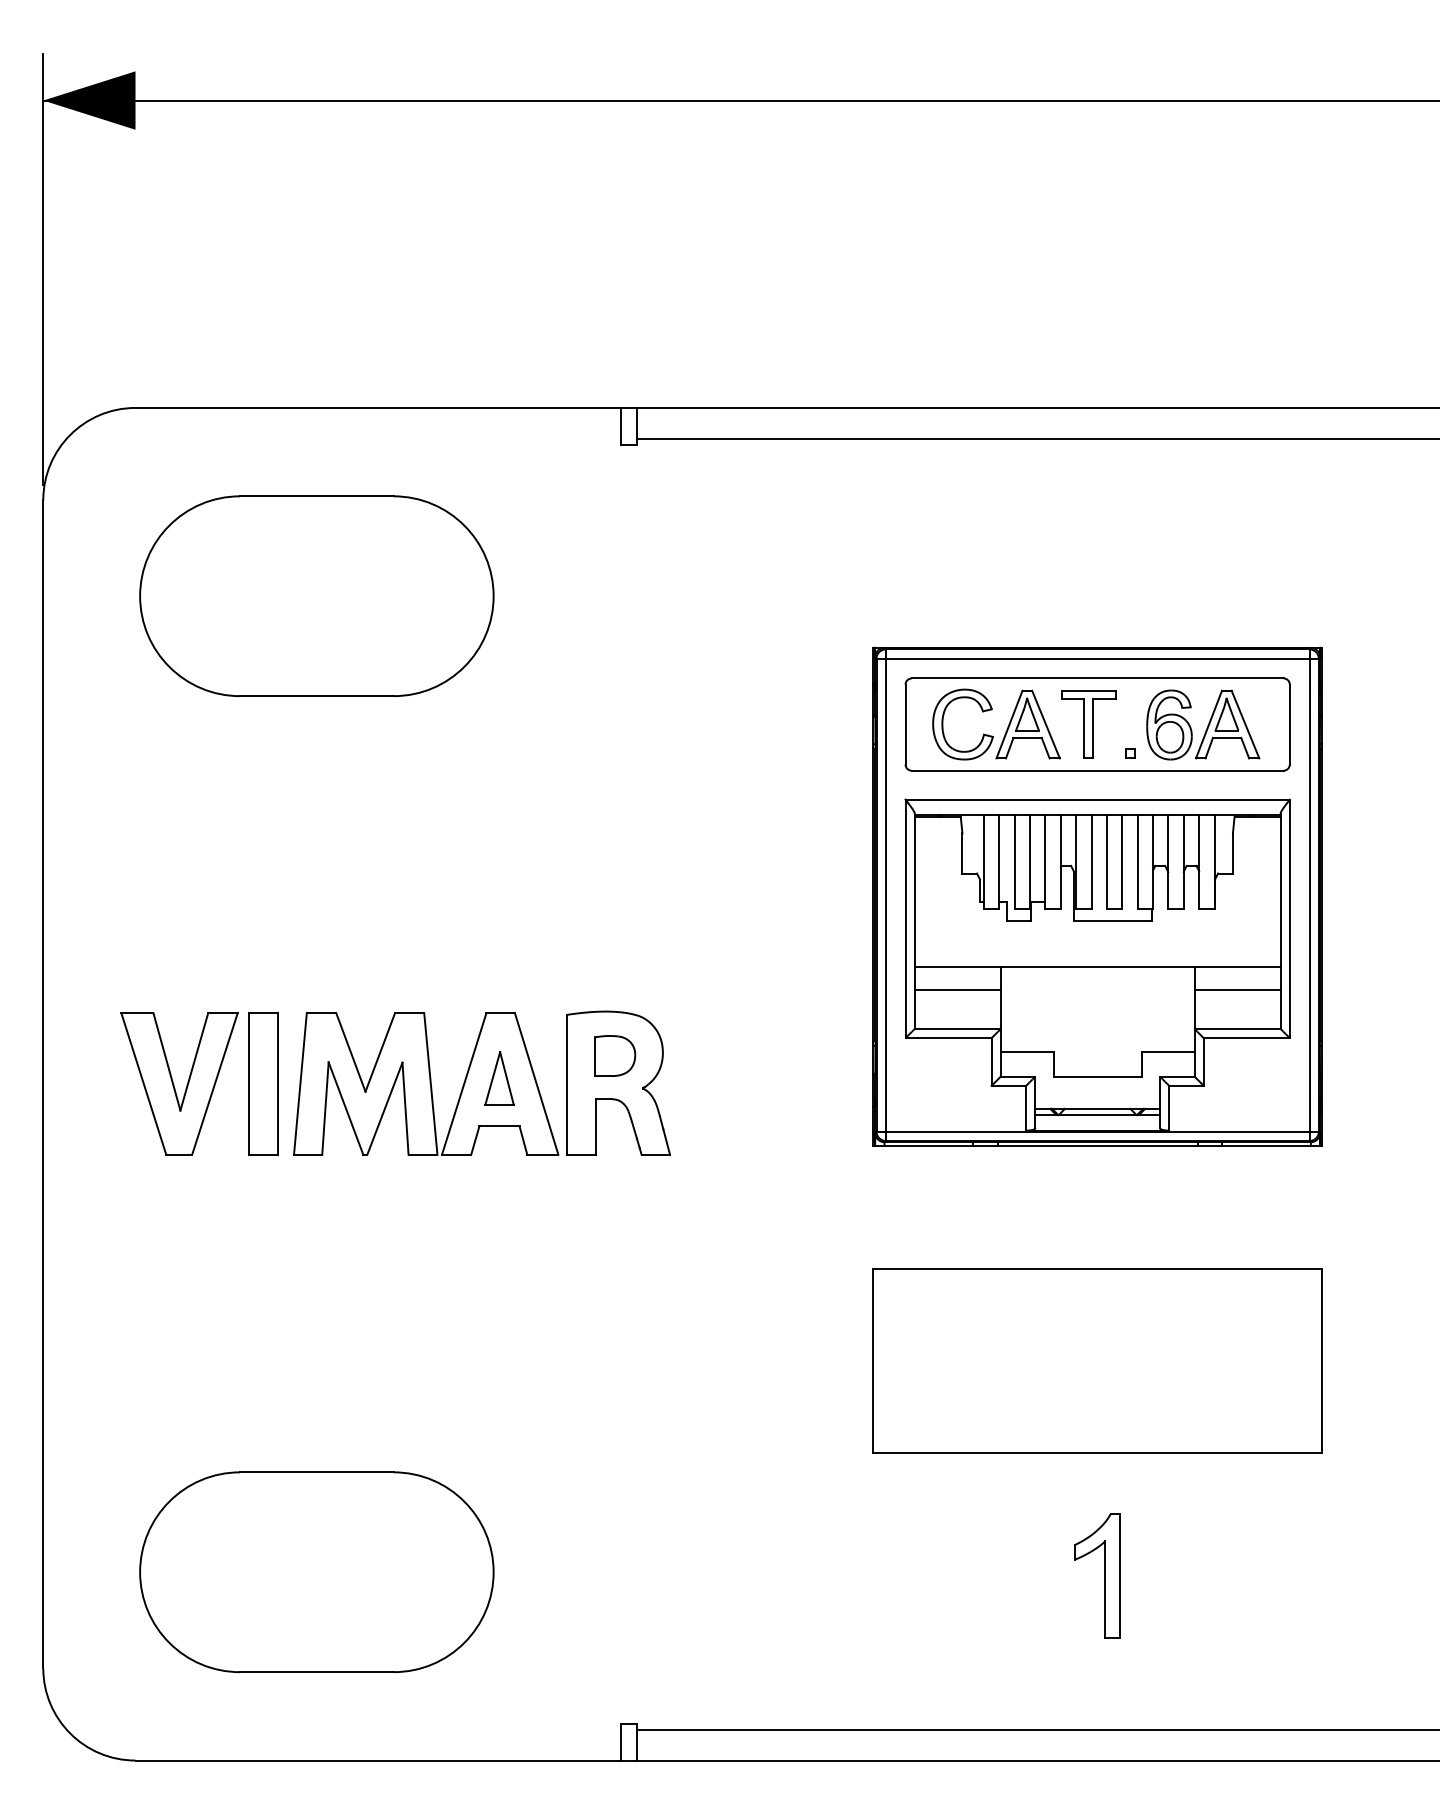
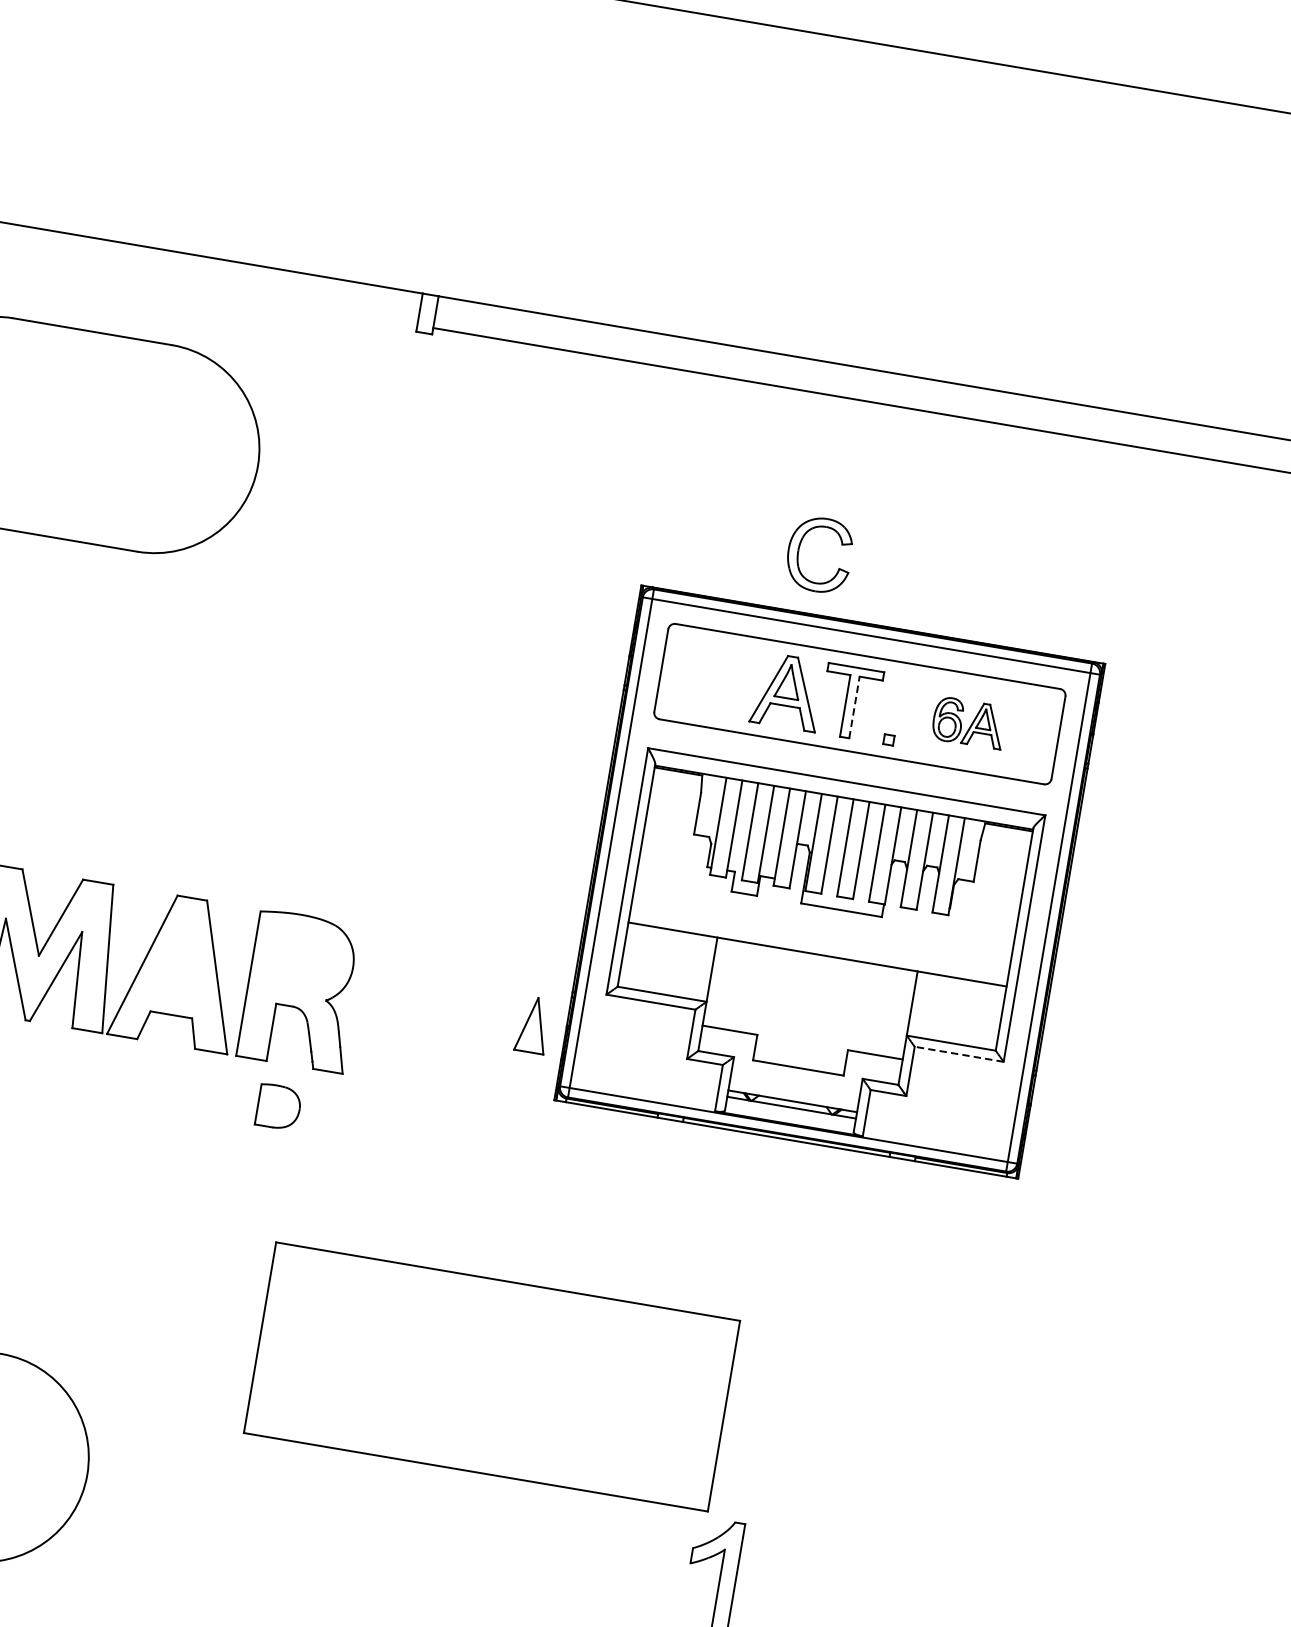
part: (943, 724) -> (799, 551), moved
part: (1203, 724) -> (969, 722), size x0.6
line: (1093, 728) -> (854, 707), solid -> dashed
line: (957, 990) -> (668, 954), removed
line: (1237, 990) -> (957, 1003), removed
line: (1246, 1038) -> (958, 1054), solid -> dashed
part: (615, 1055) -> (279, 1106), moved
part: (499, 1078) -> (533, 1025), moved
part: (1097, 1360) -> (491, 1376), moved

